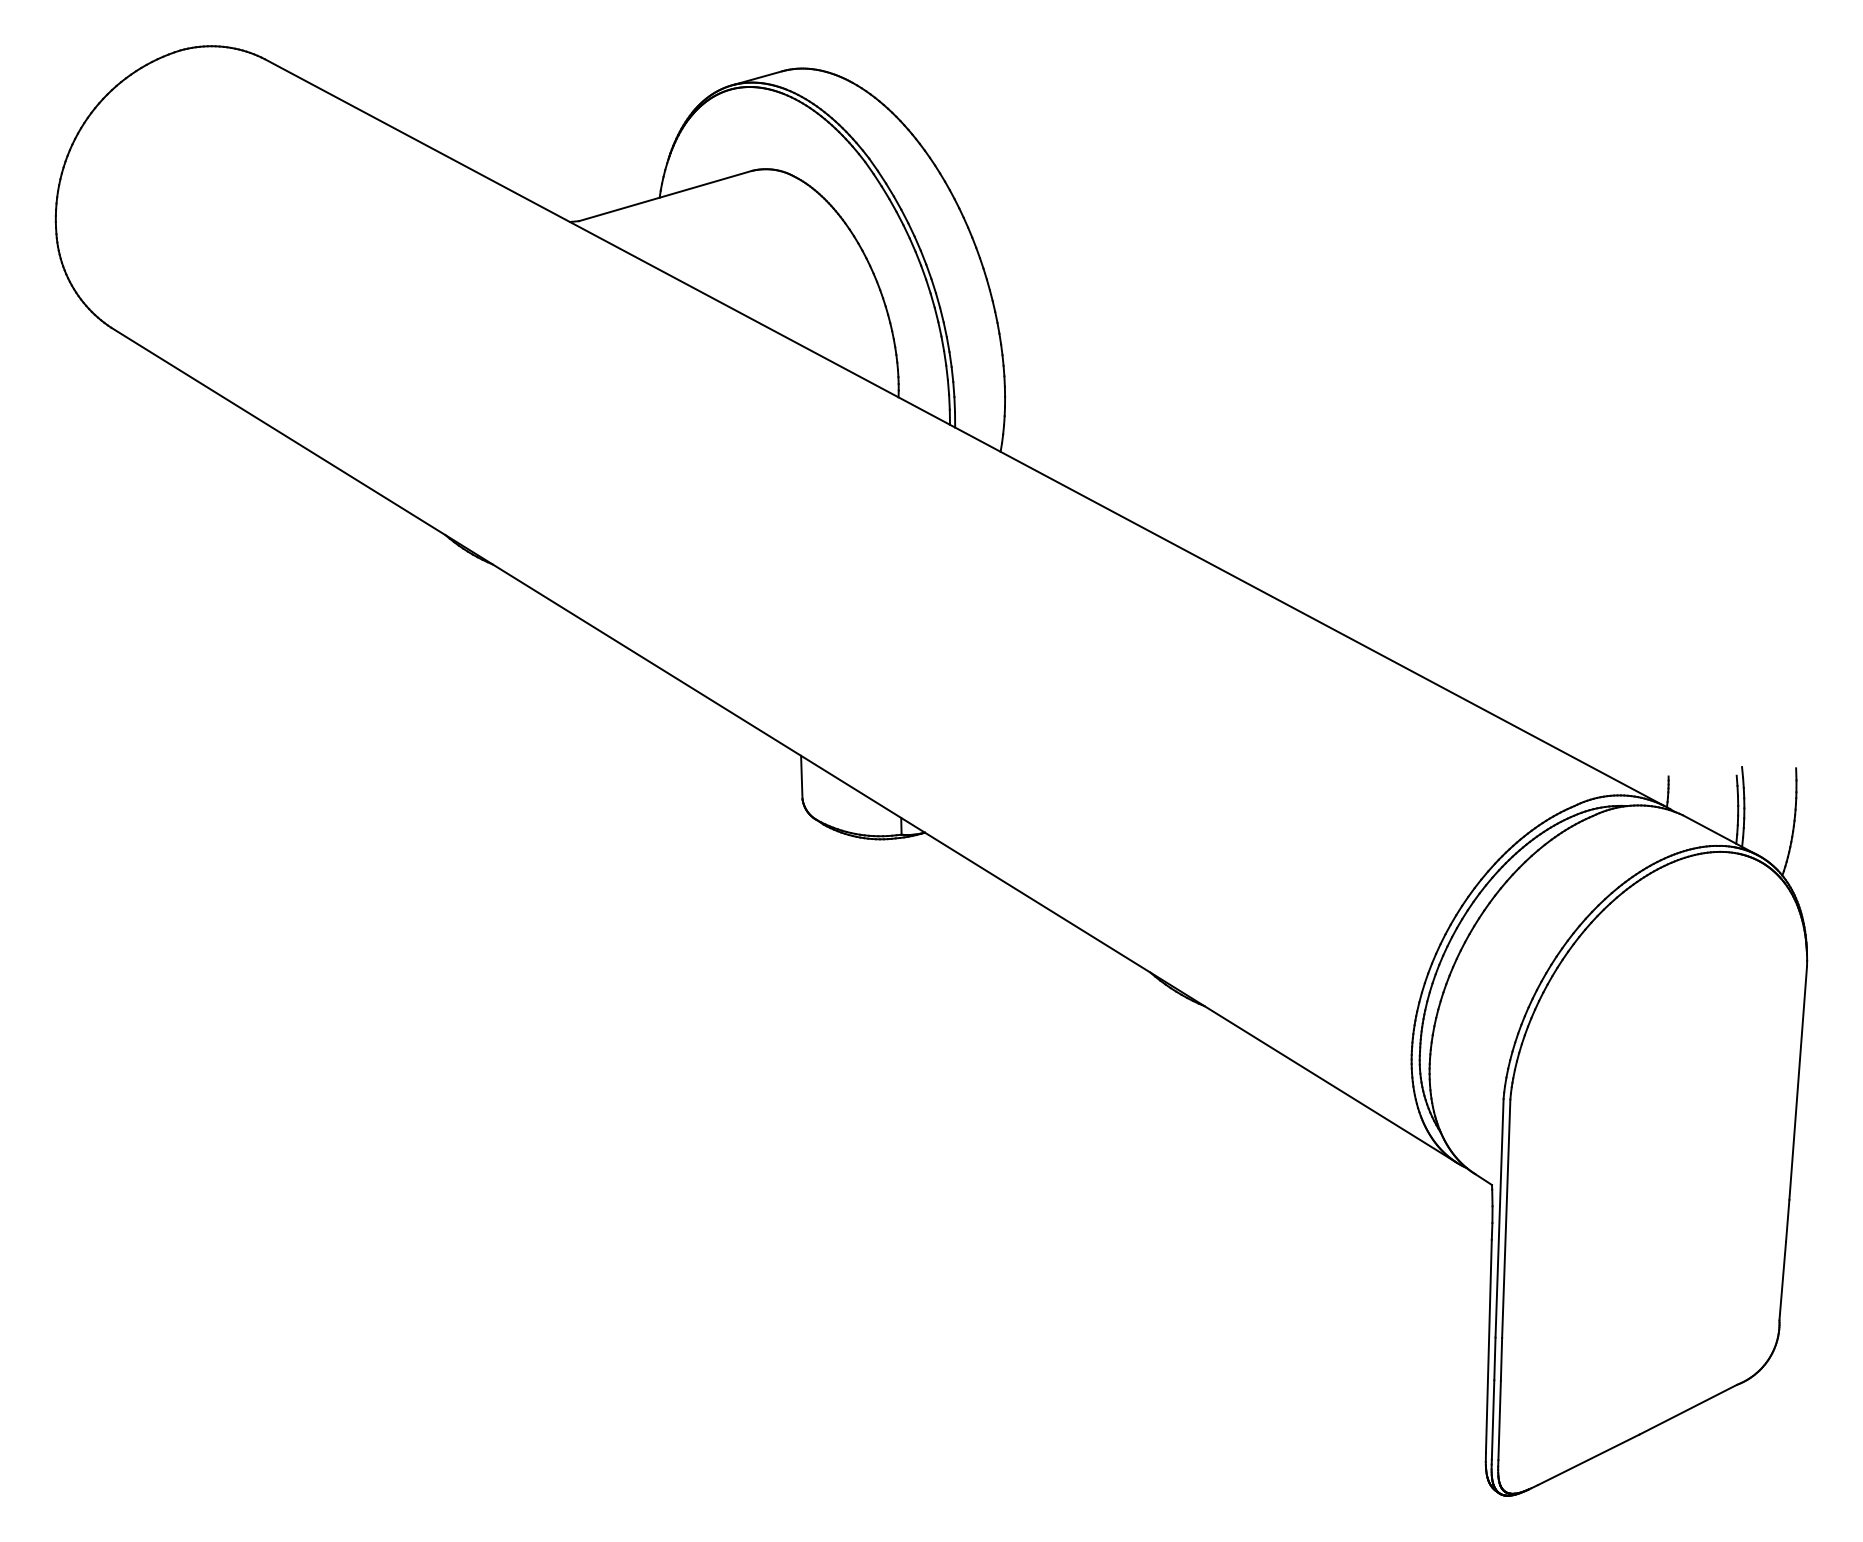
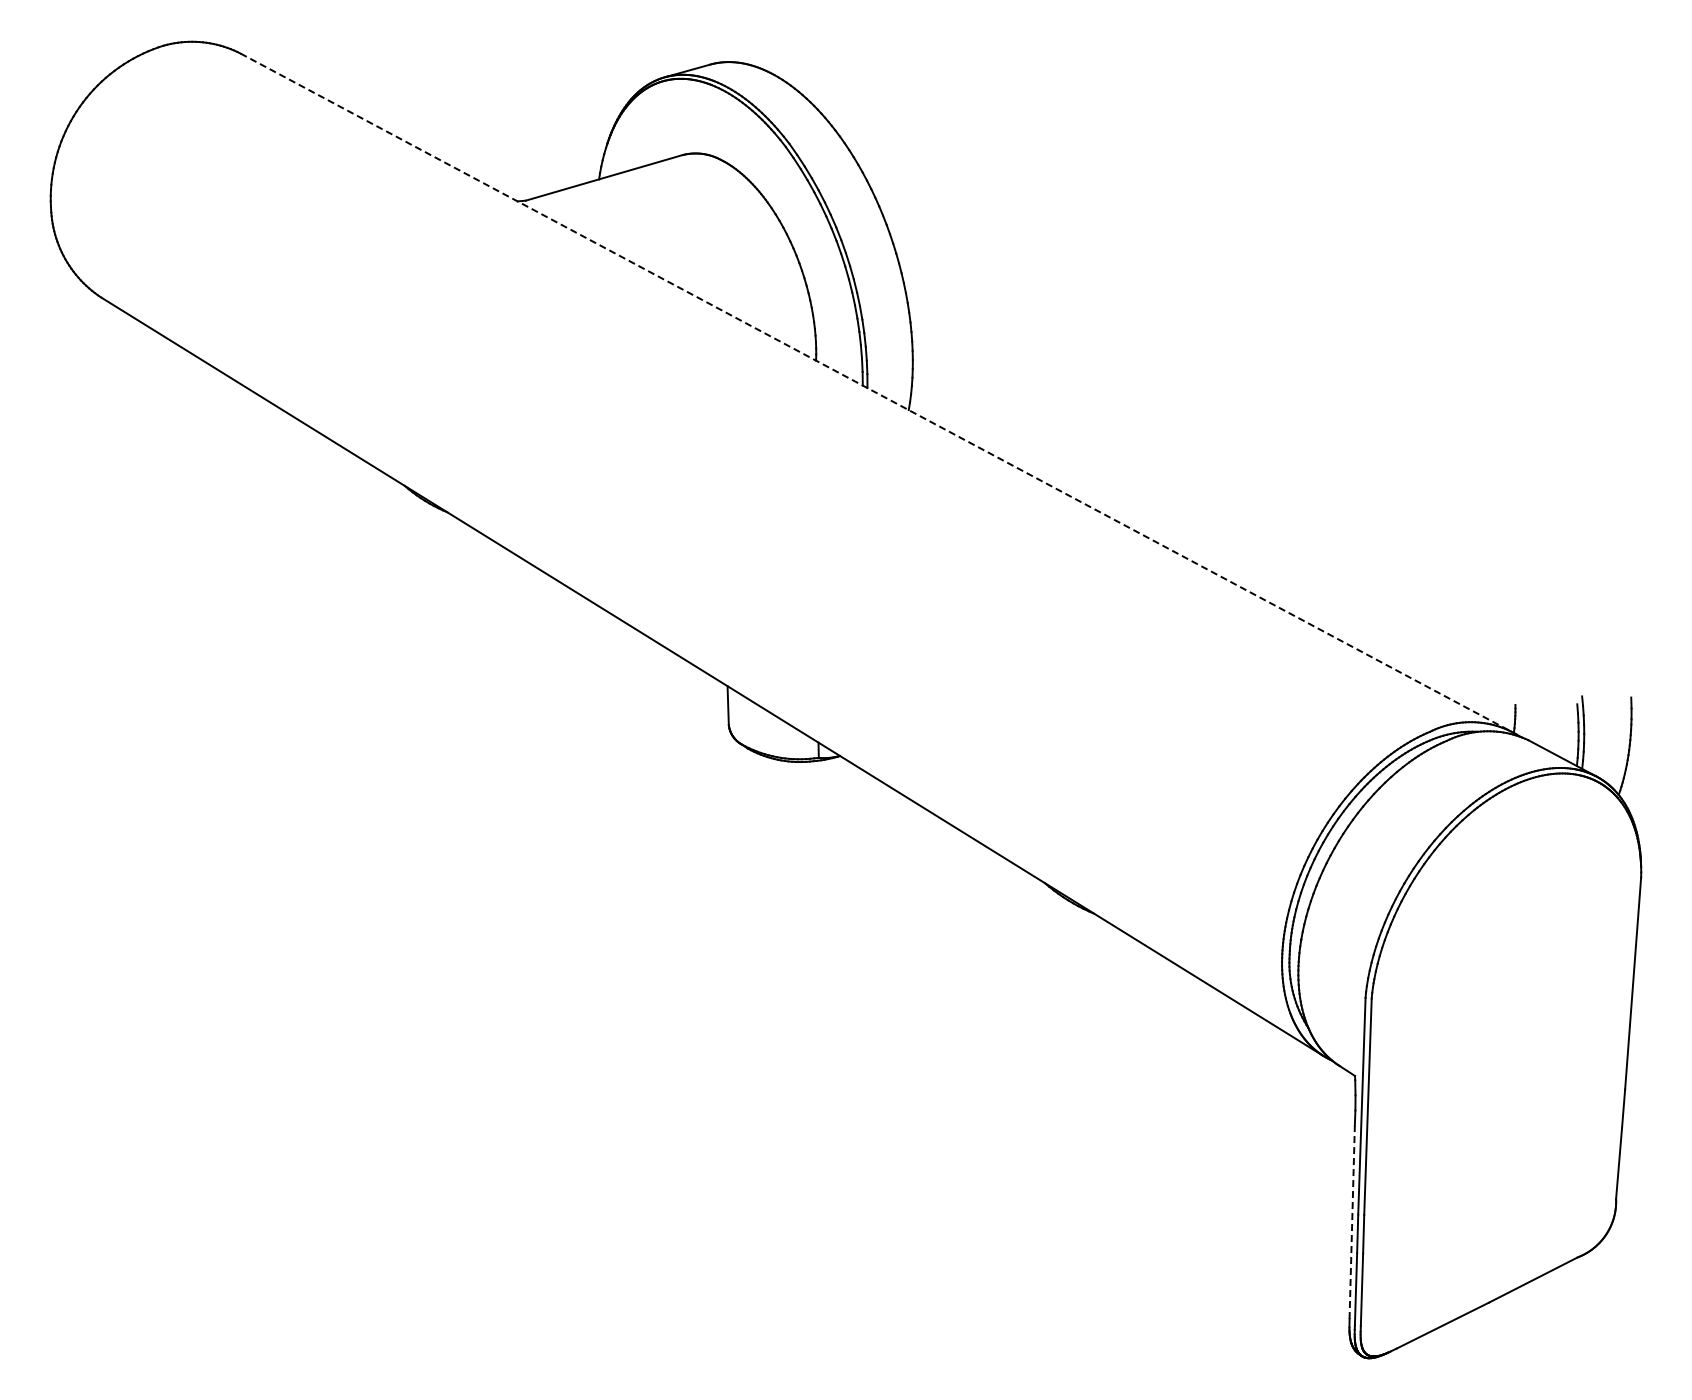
line: (965, 432) -> (876, 392), solid -> dashed
line: (1489, 1346) -> (1352, 1222), solid -> dashed

